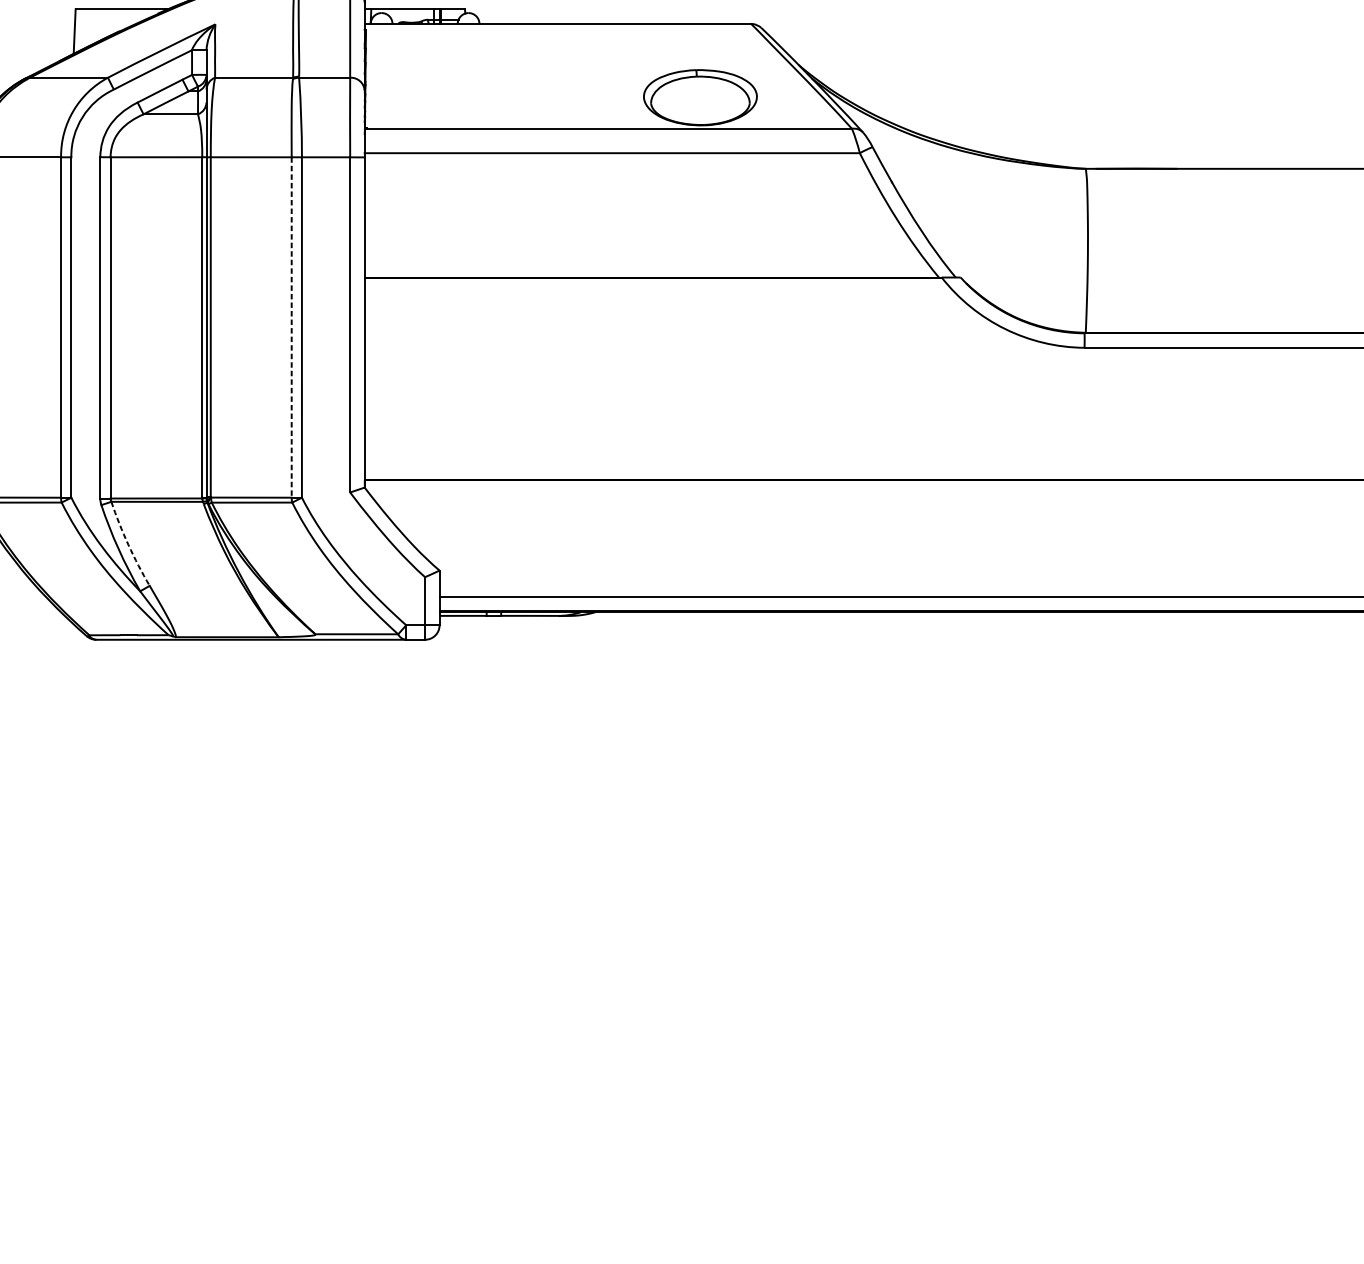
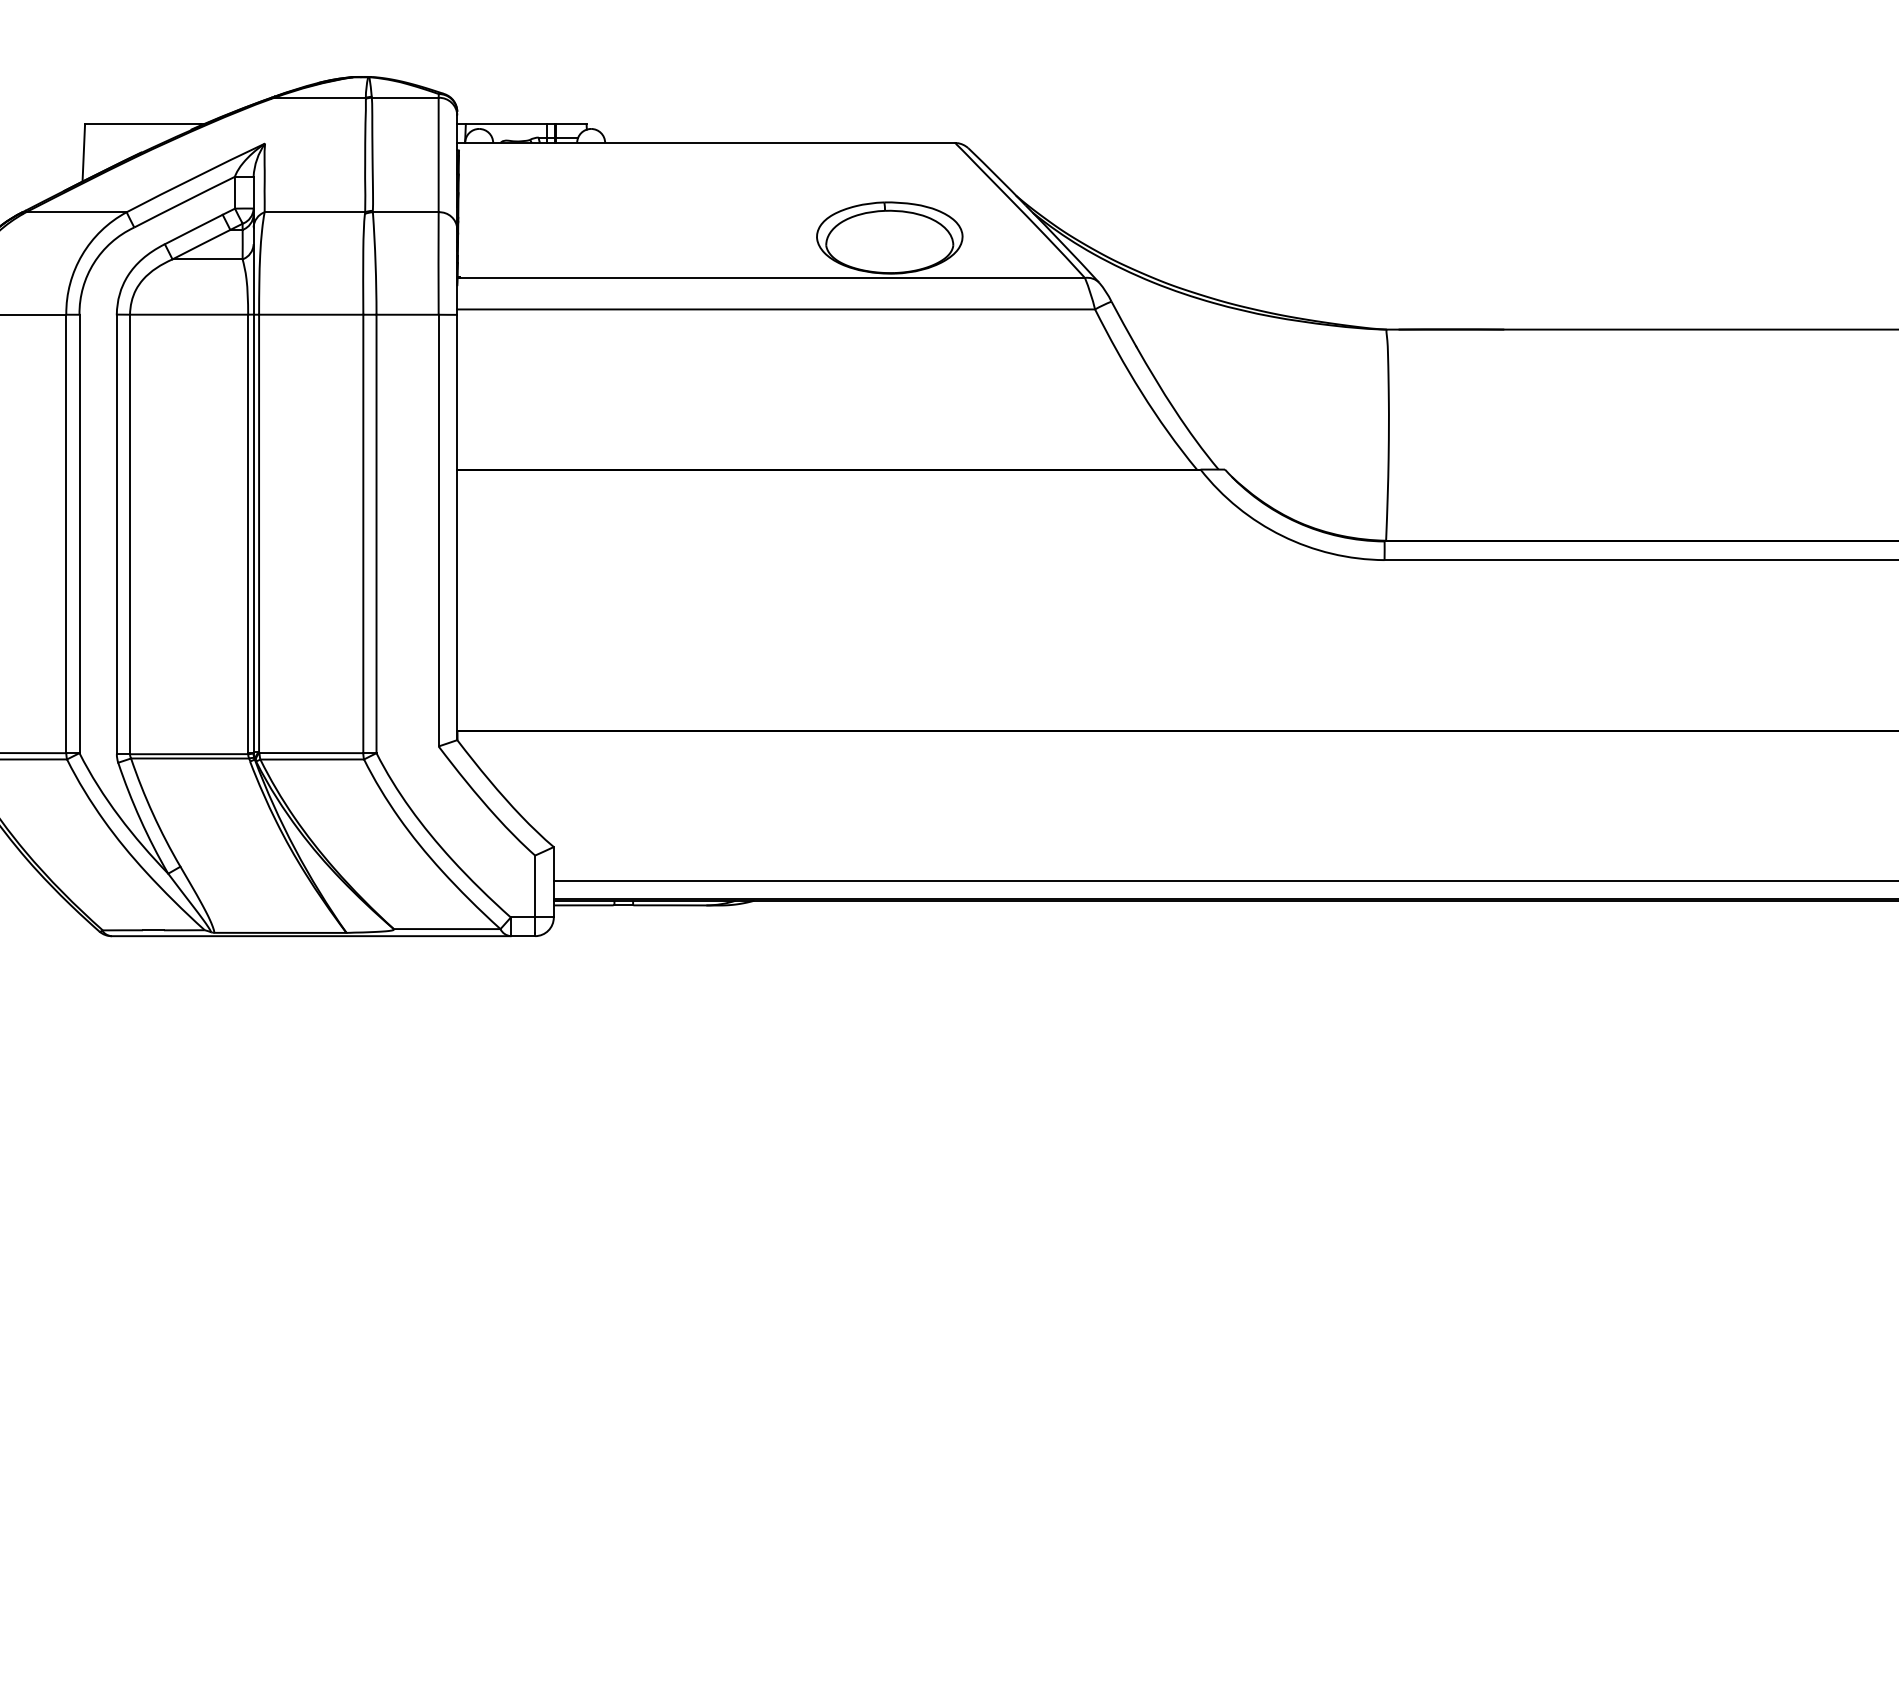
line: (291, 327) -> (363, 534), dashed -> solid
arc: (128, 544) -> (153, 813), dashed -> solid

